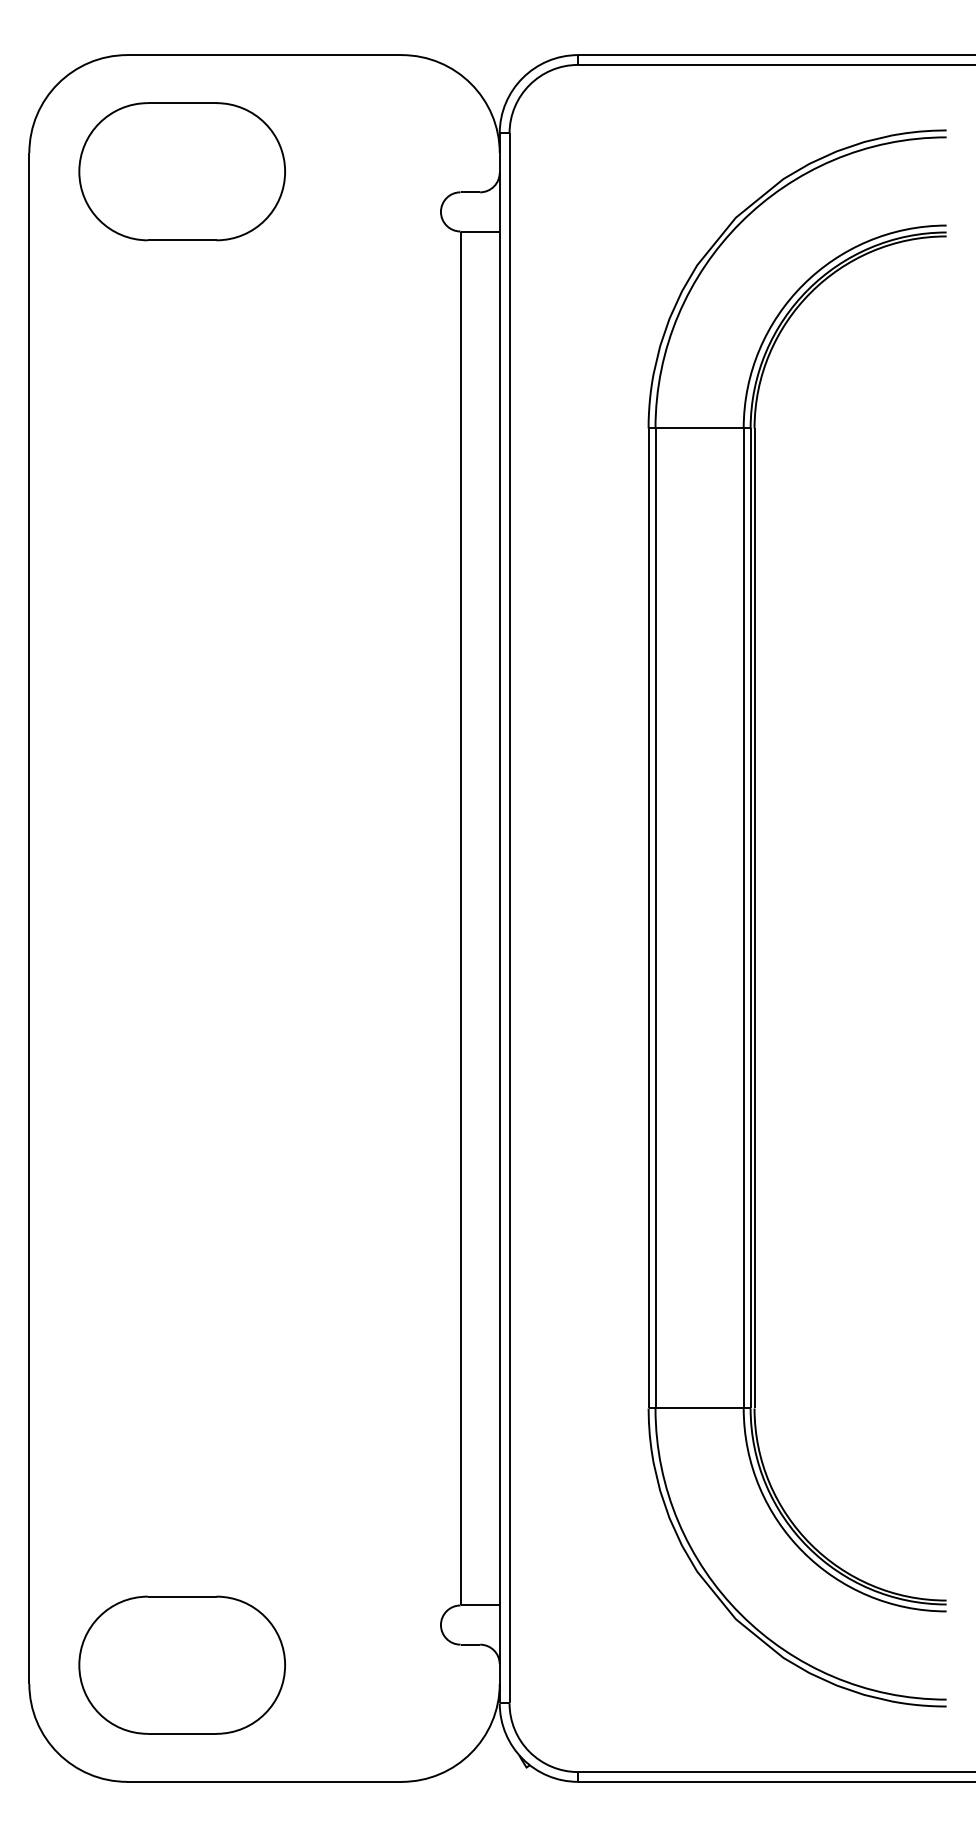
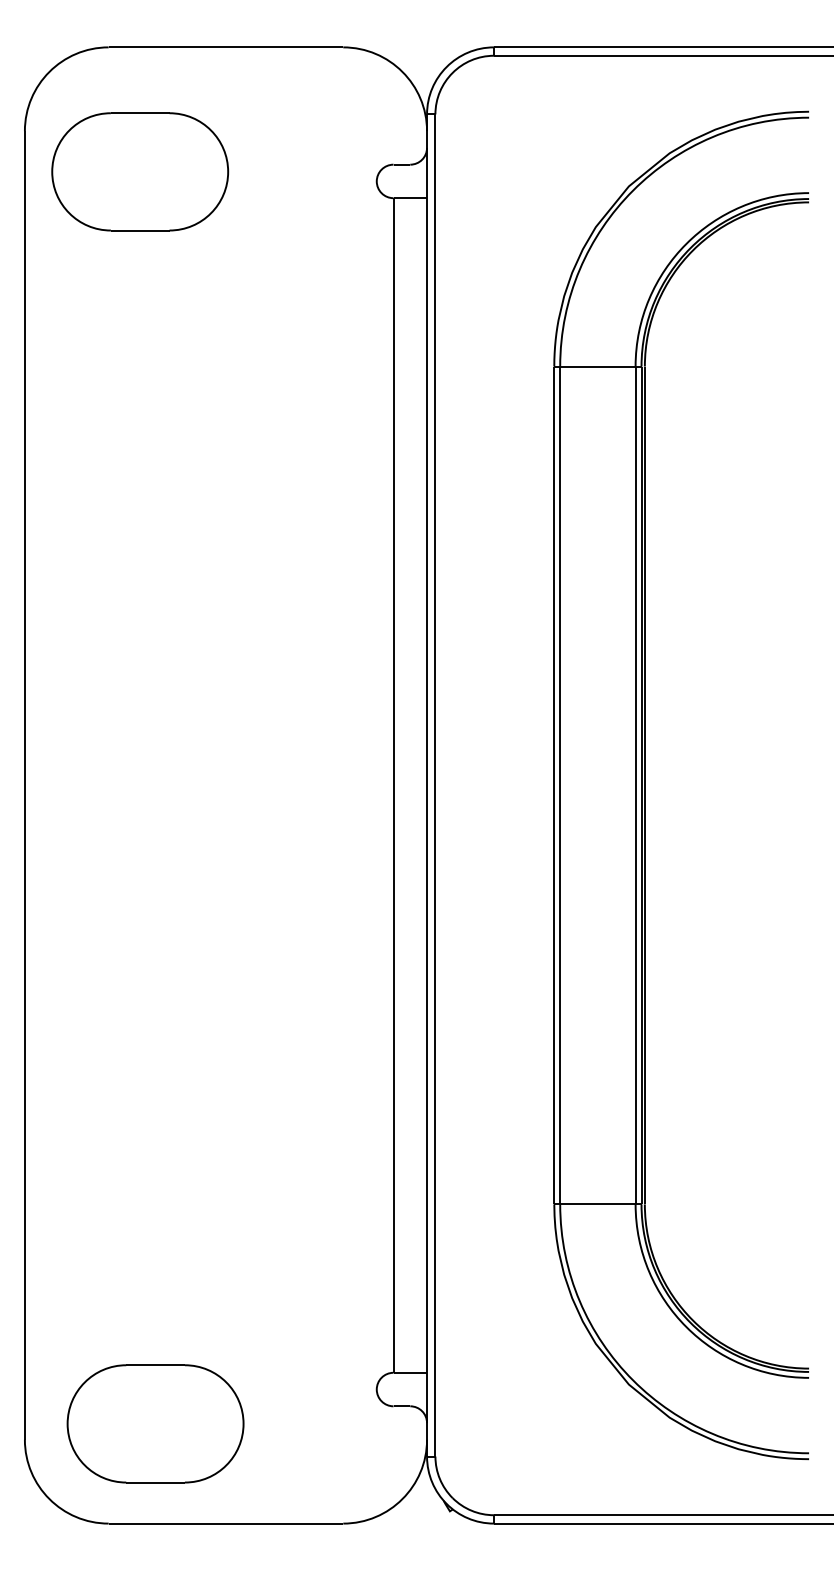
part: (181, 171) -> (139, 171), moved

